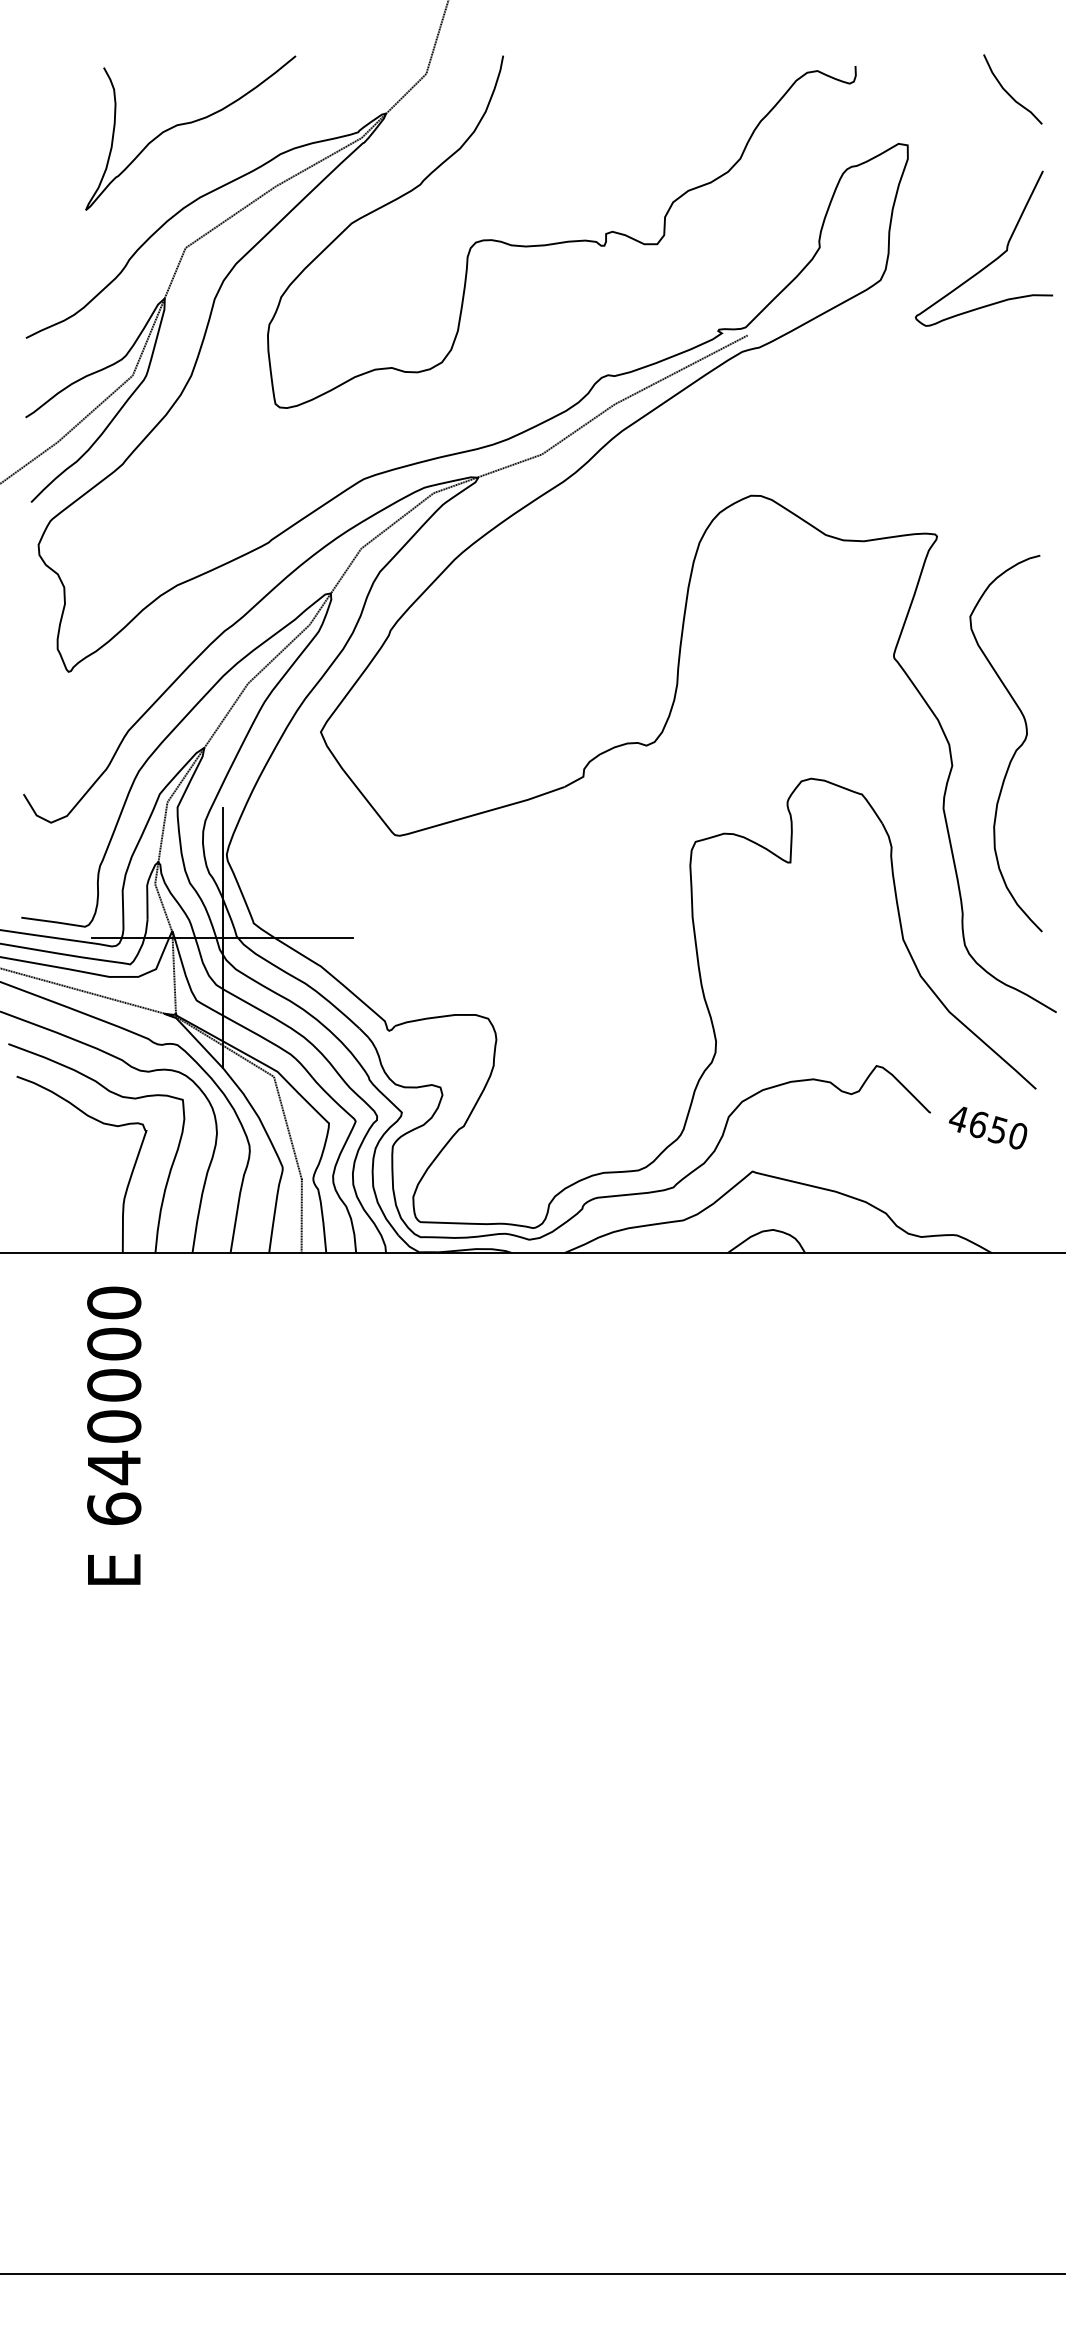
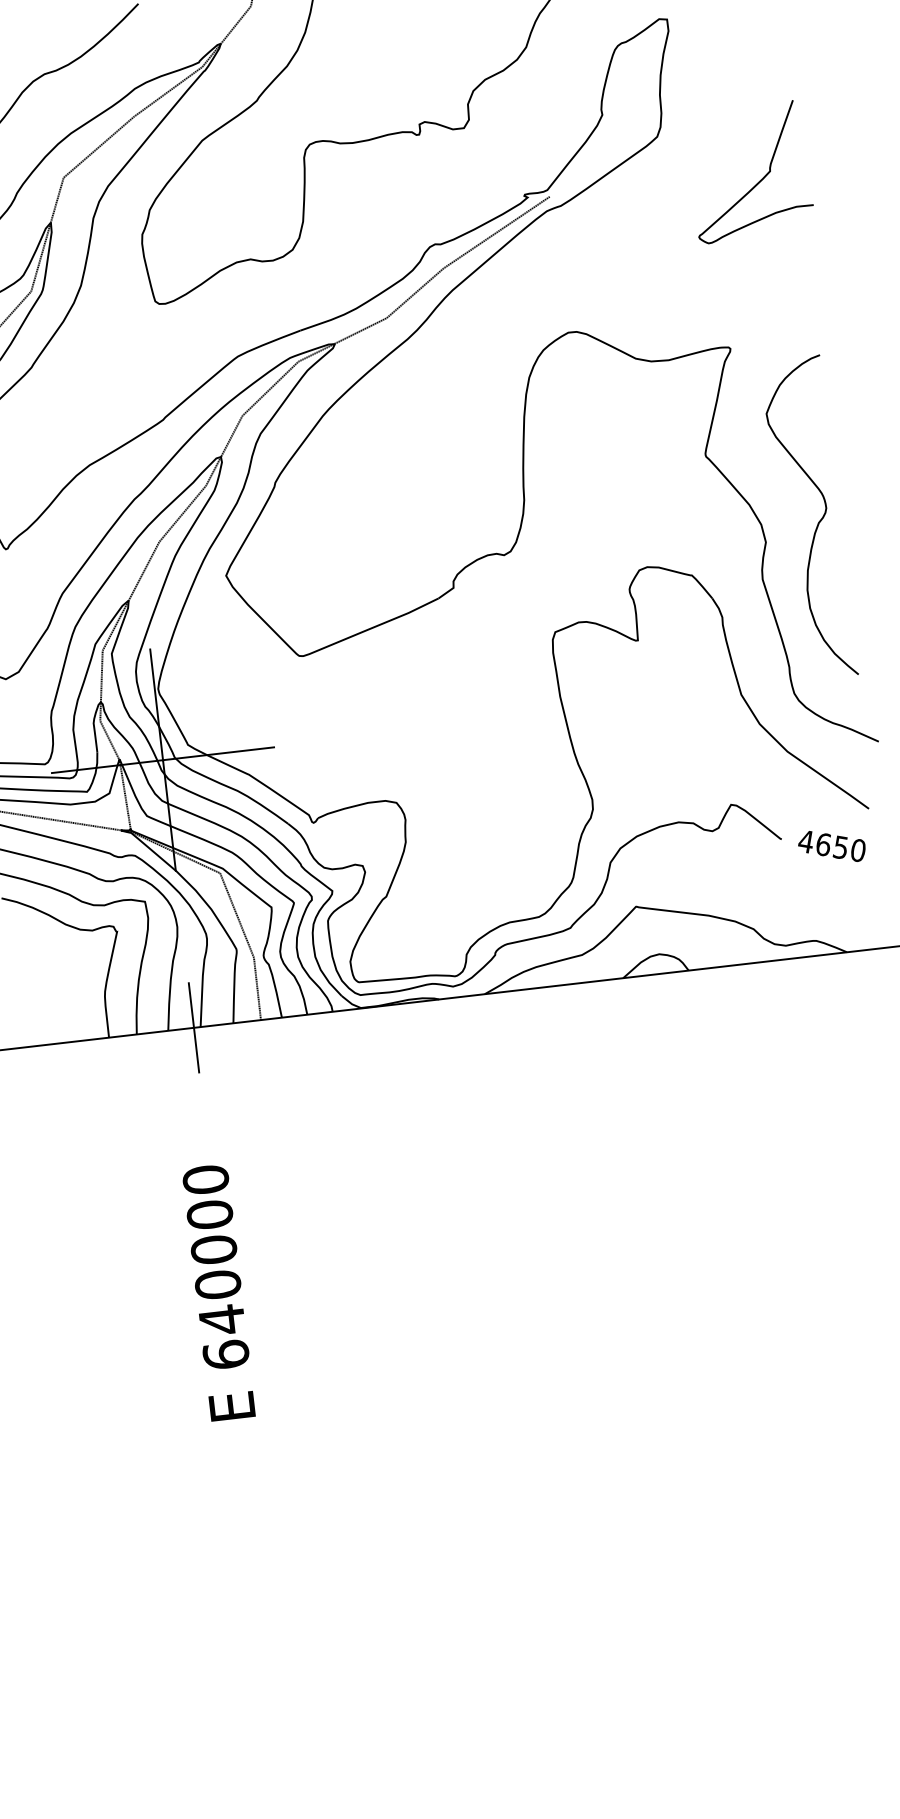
curve: (991, 261) -> (758, 182), moved
line: (222, 1252) -> (193, 1027), added
text: (114, 1435) -> (219, 1292), moved

